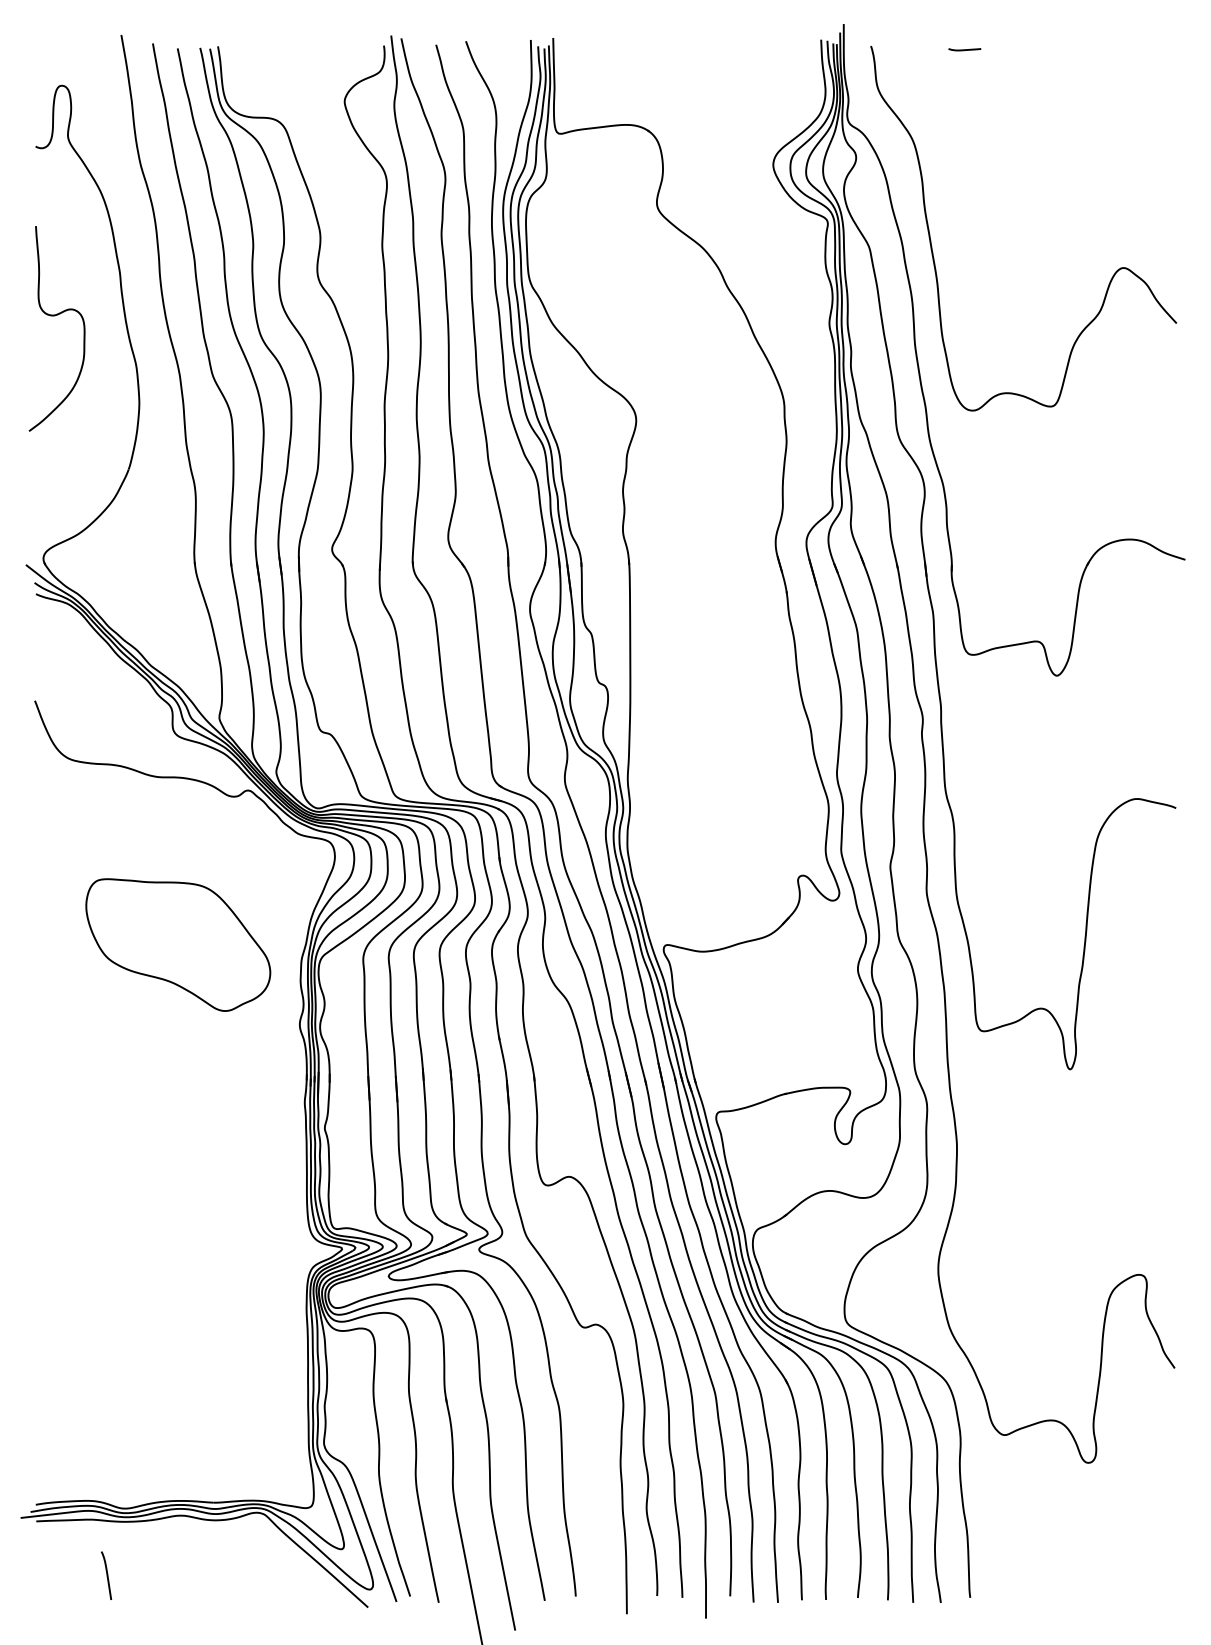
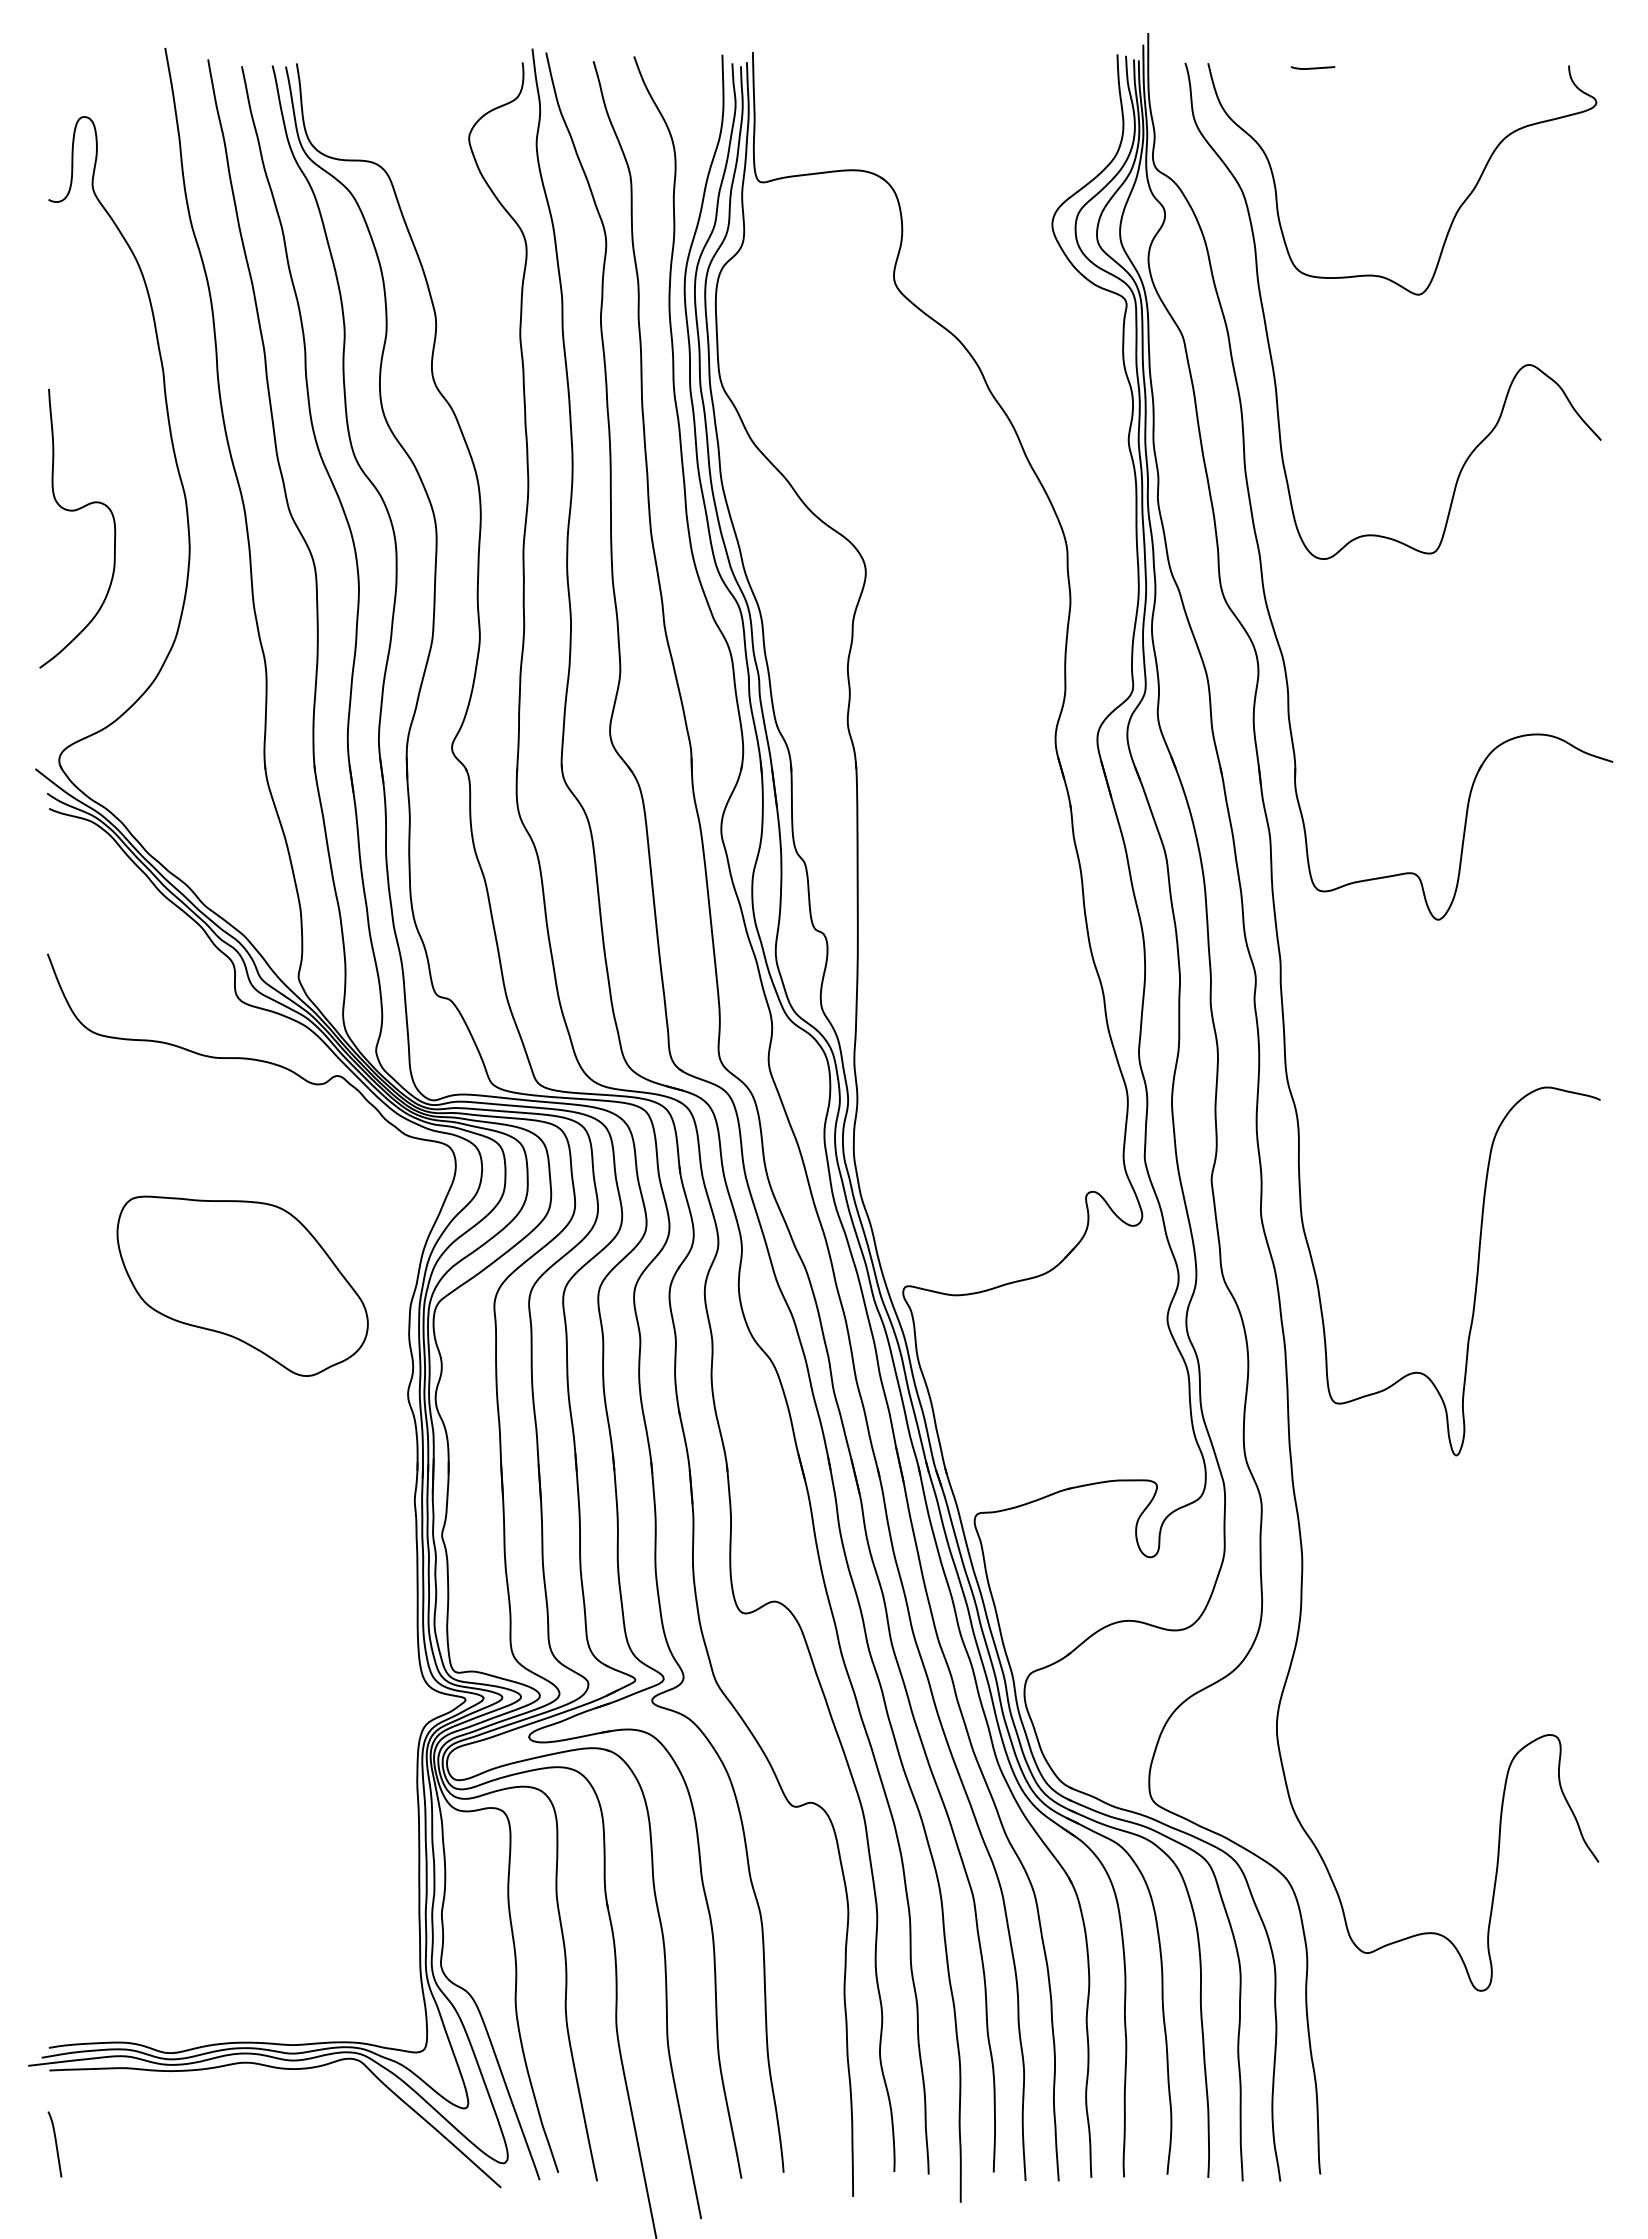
curve: (1069, 155) -> (1455, 212), added
curve: (55, 316) -> (75, 511), moved
curve: (106, 1575) -> (55, 2144), moved

